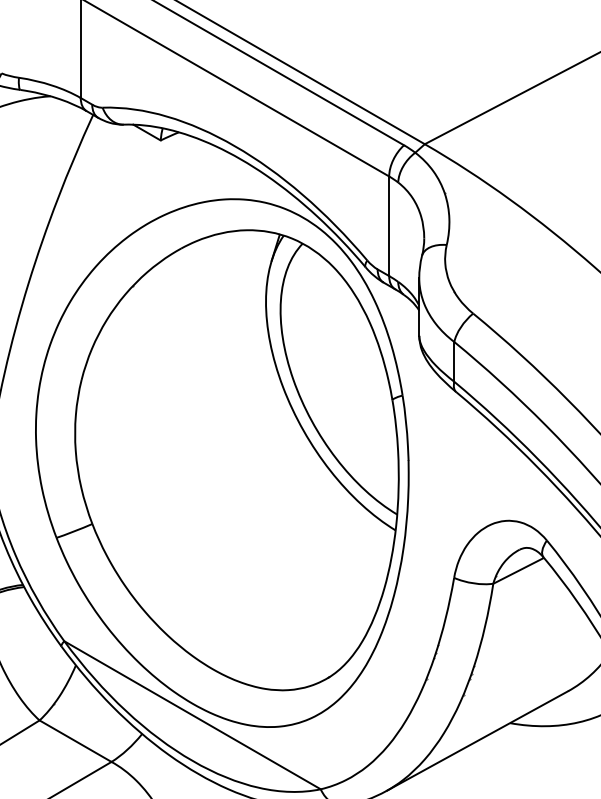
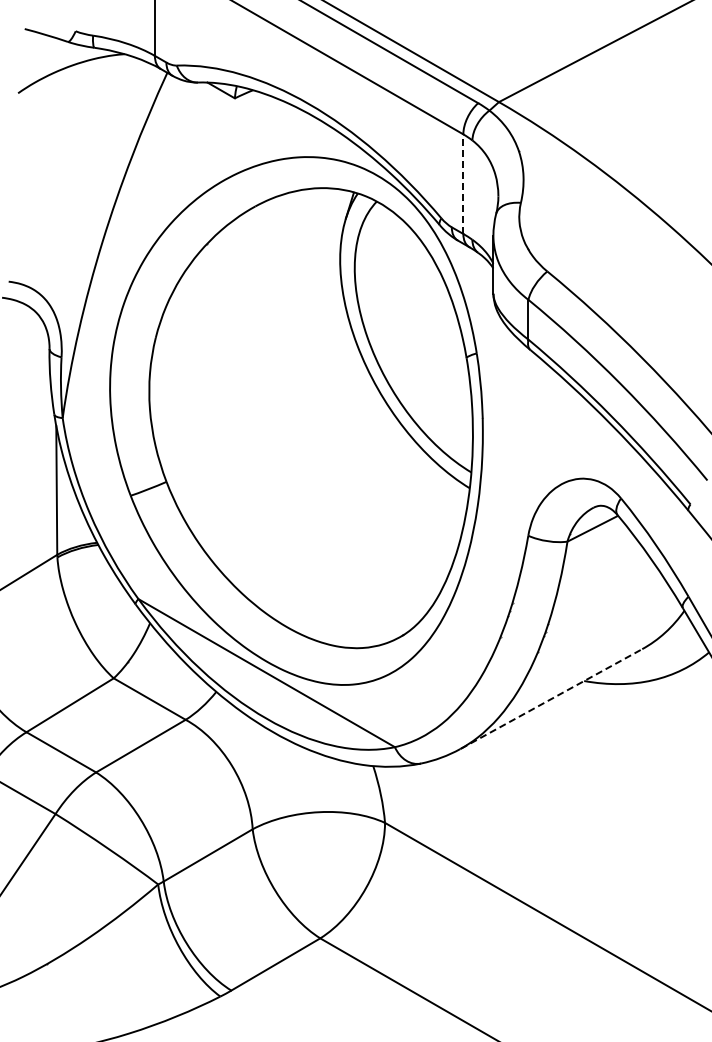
line: (389, 226) -> (463, 184), solid -> dashed
line: (478, 740) -> (552, 698), solid -> dashed

